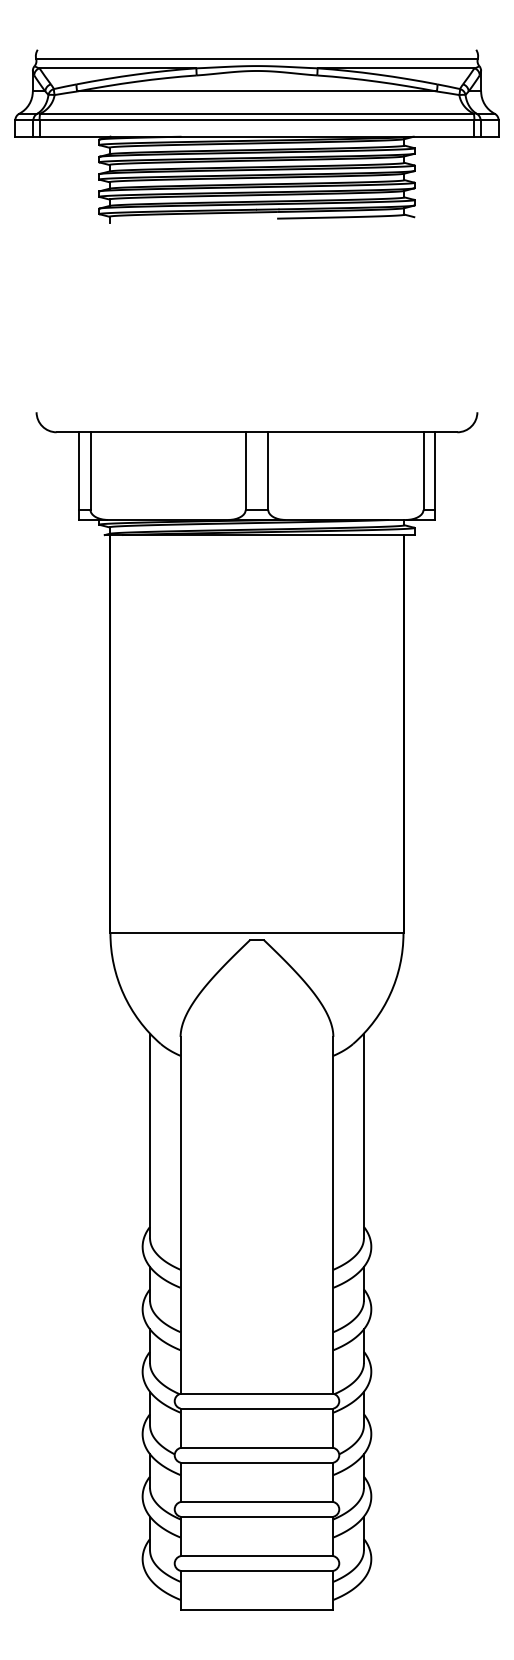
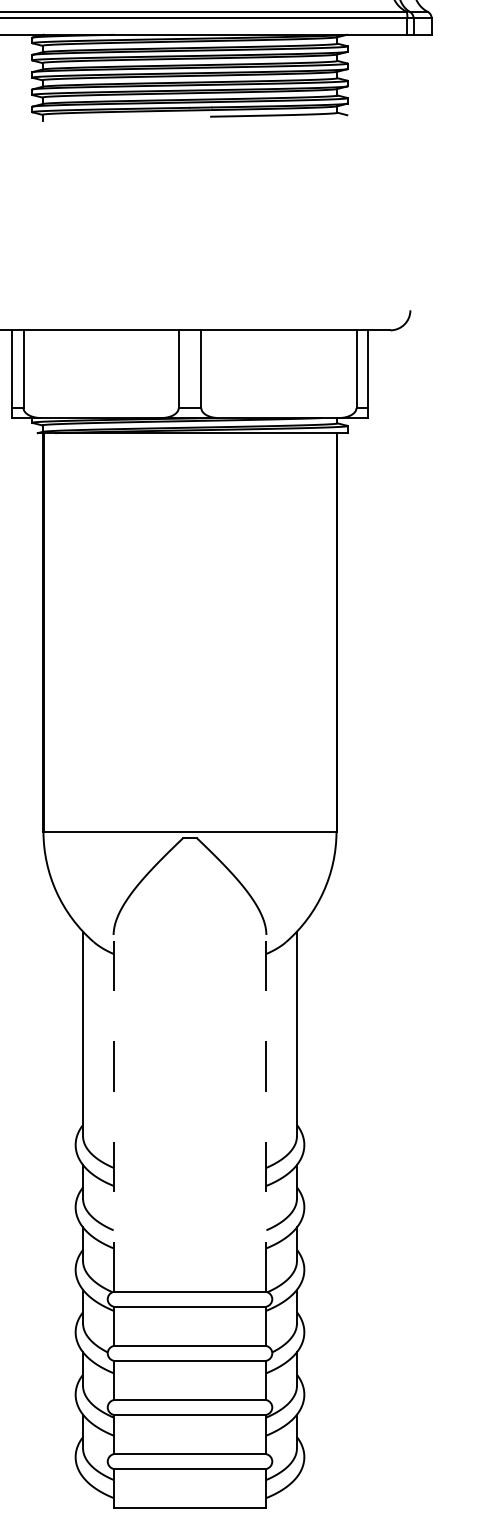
line: (180, 1214) -> (113, 1112), solid -> dashed
line: (333, 1214) -> (266, 1112), solid -> dashed

